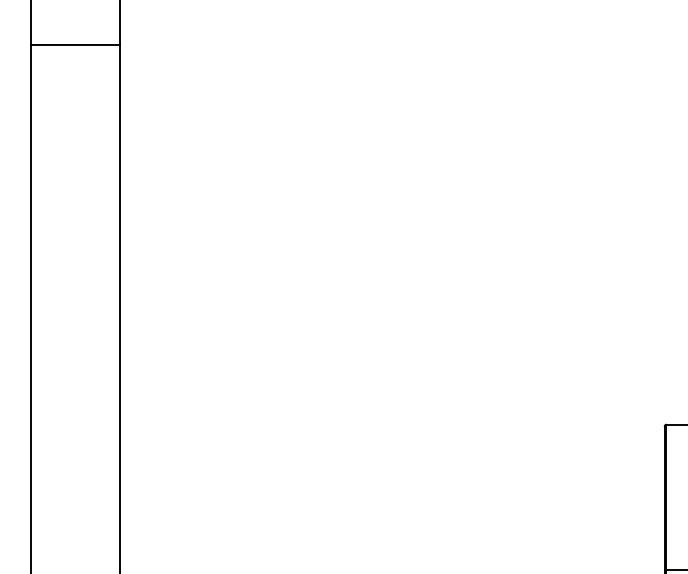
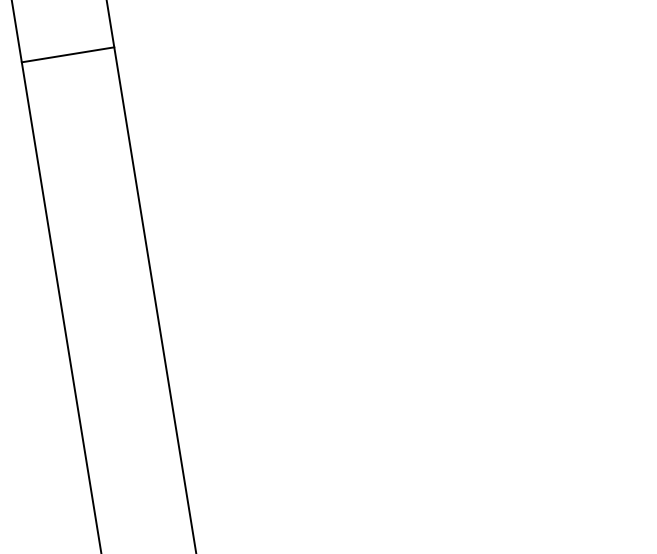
line: (75, 44) -> (67, 54), moved

